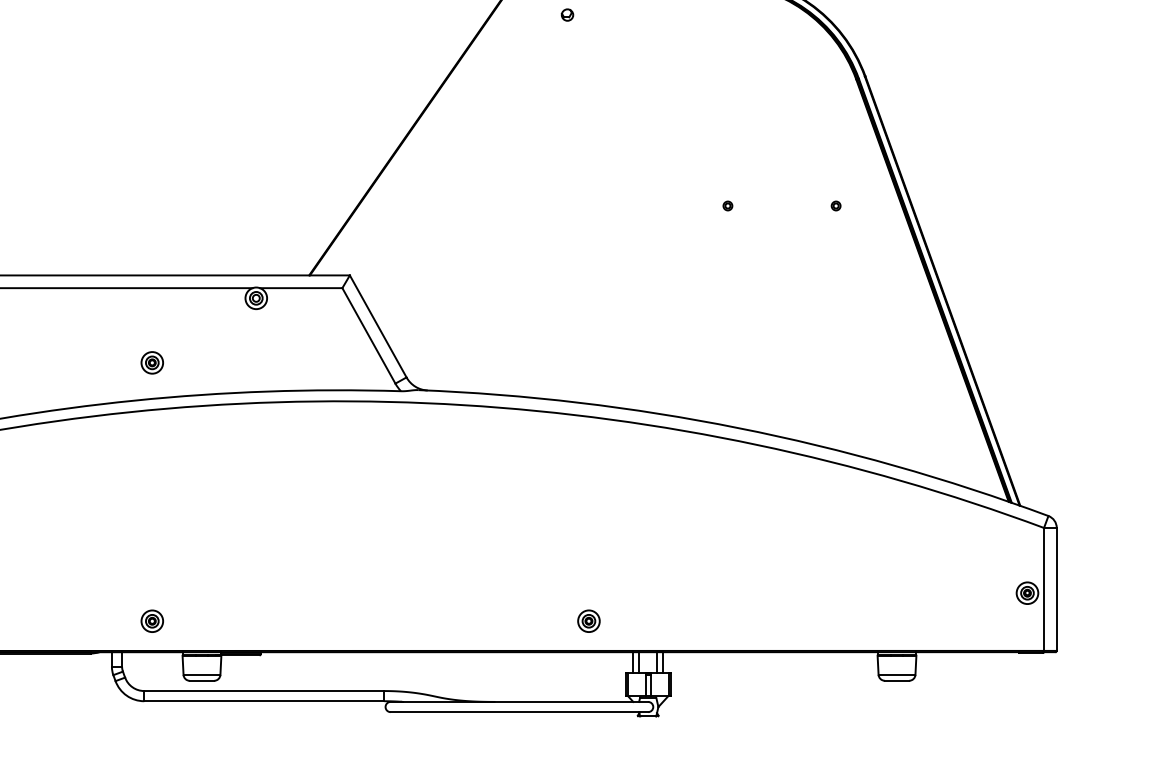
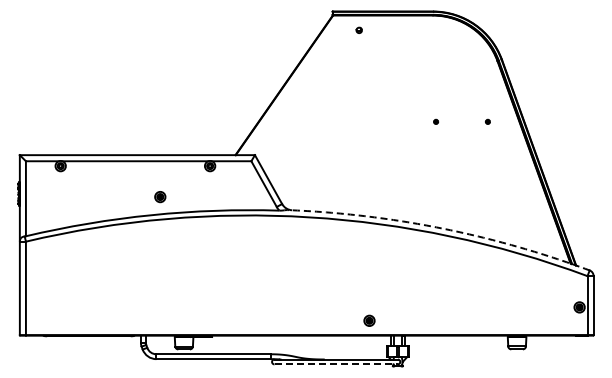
arc: (739, 428) -> (441, 228), solid -> dashed
part: (152, 620) -> (160, 320), removed
line: (520, 712) -> (336, 364), solid -> dashed

